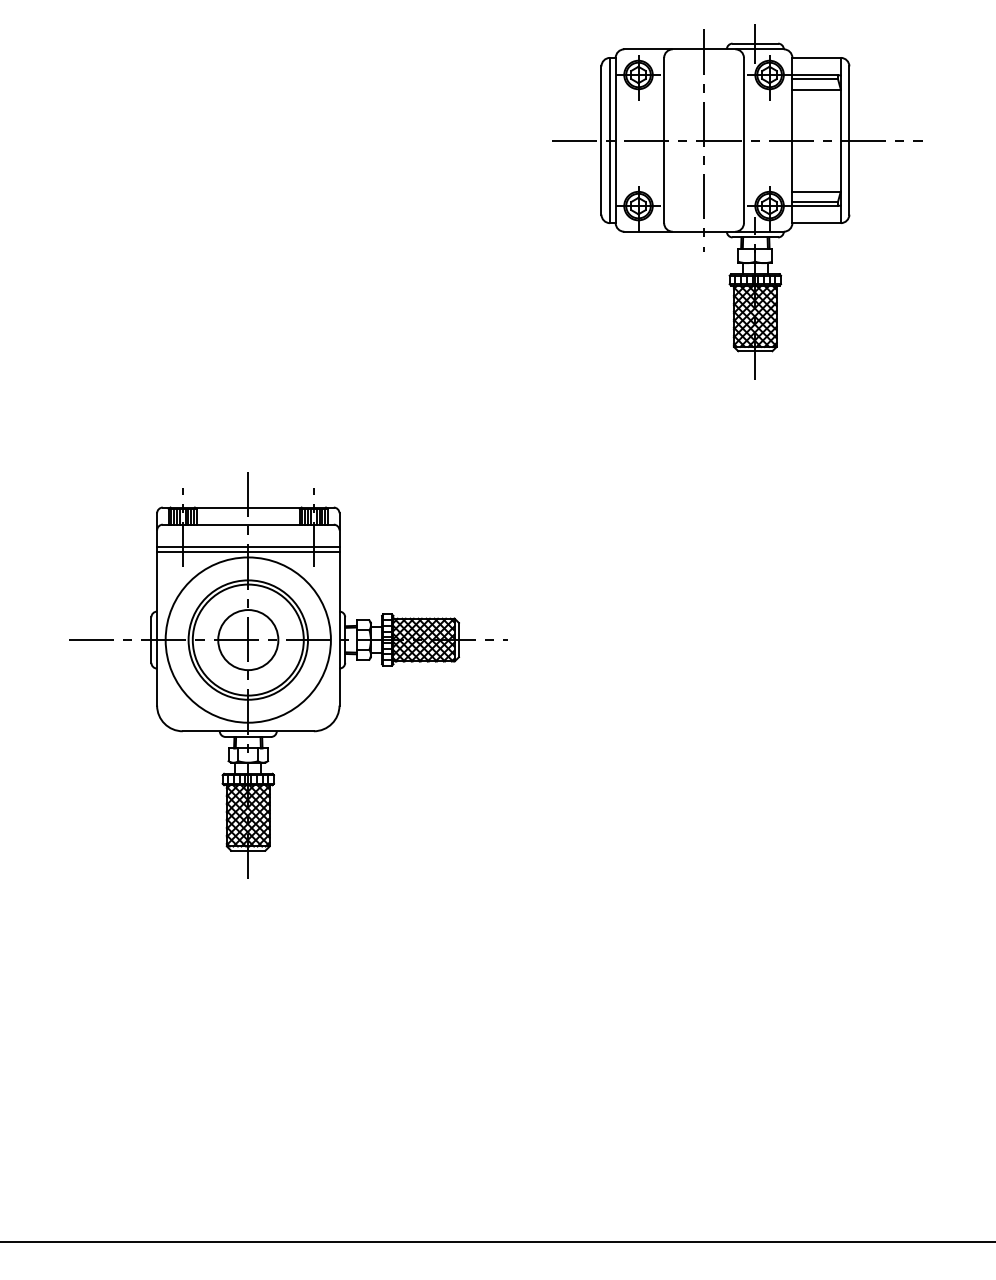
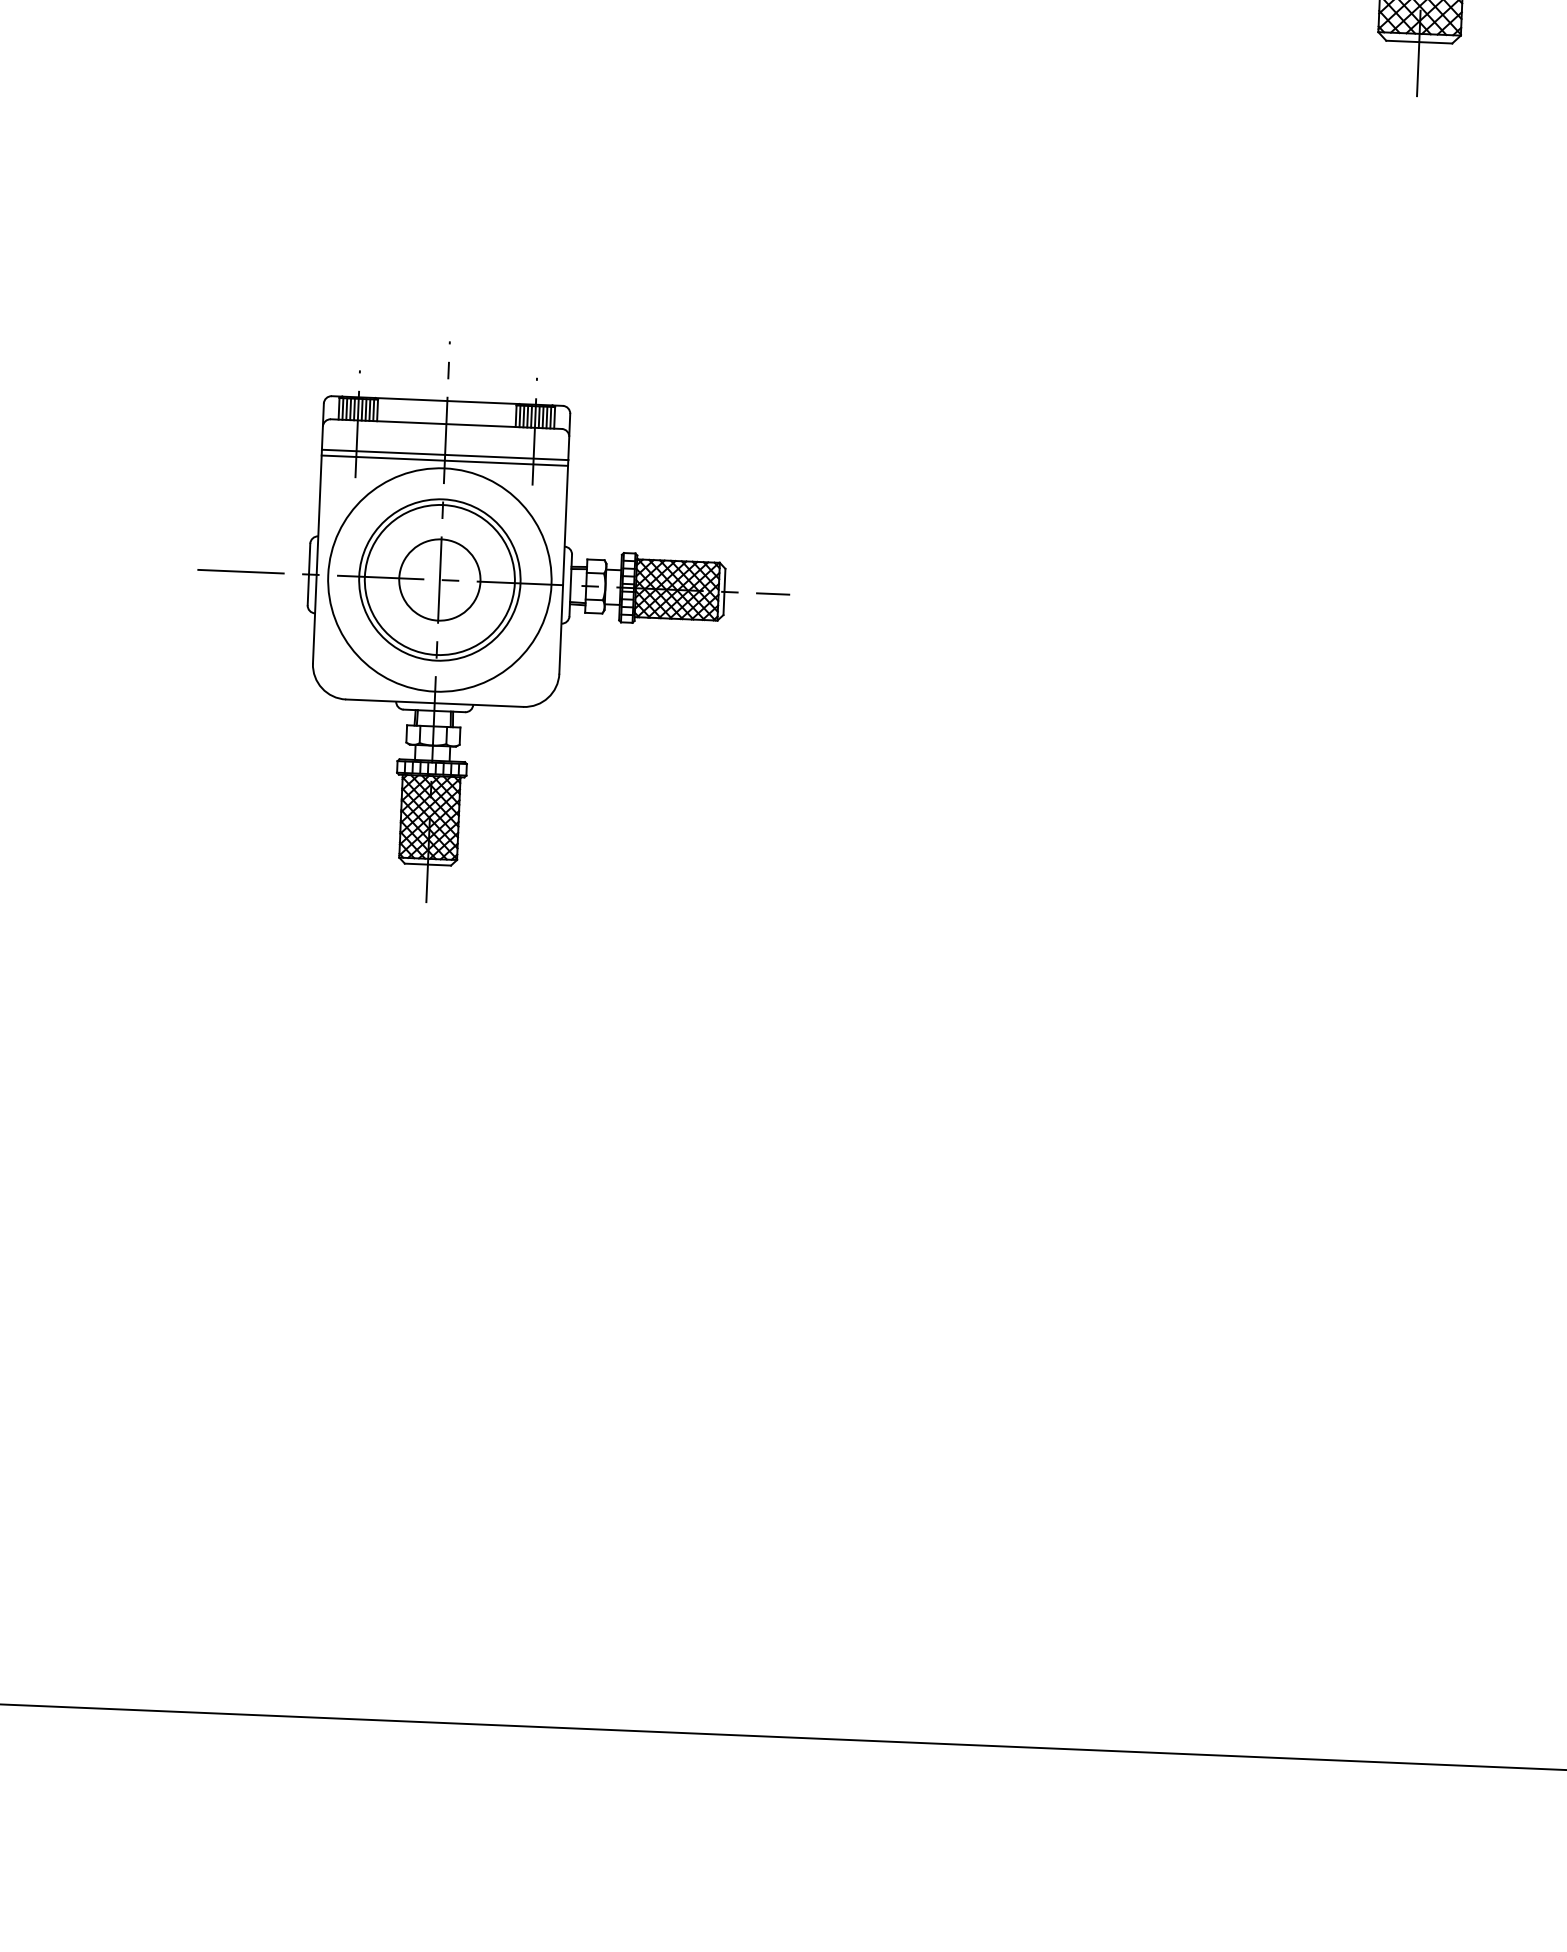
part: (288, 675) -> (492, 630), size x0.7

